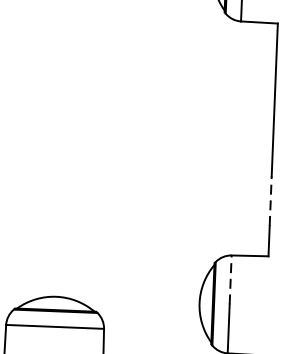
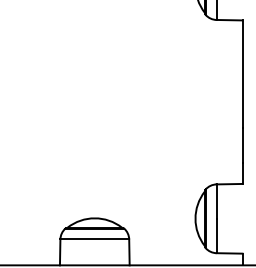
line: (270, 200) -> (242, 144), dashed -> solid
line: (230, 279) -> (216, 201), dashed -> solid

